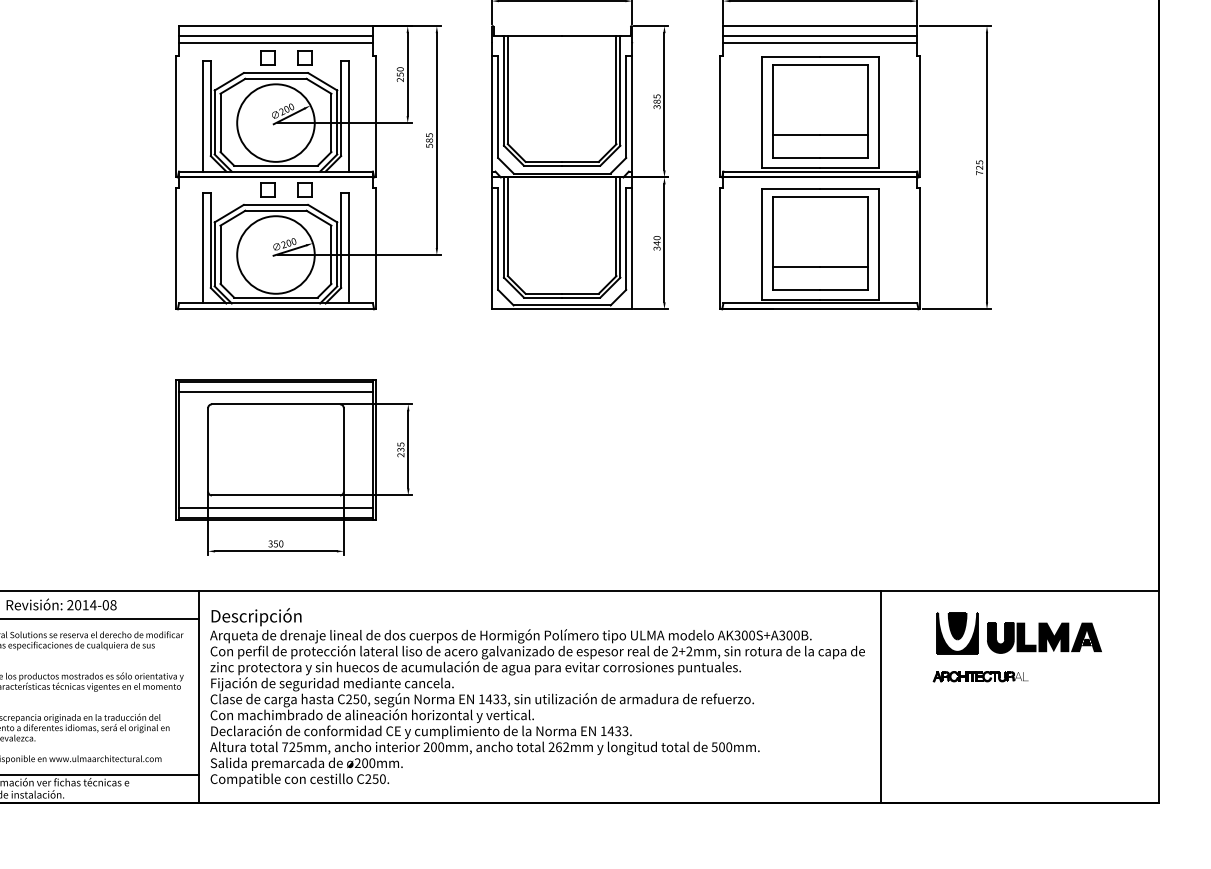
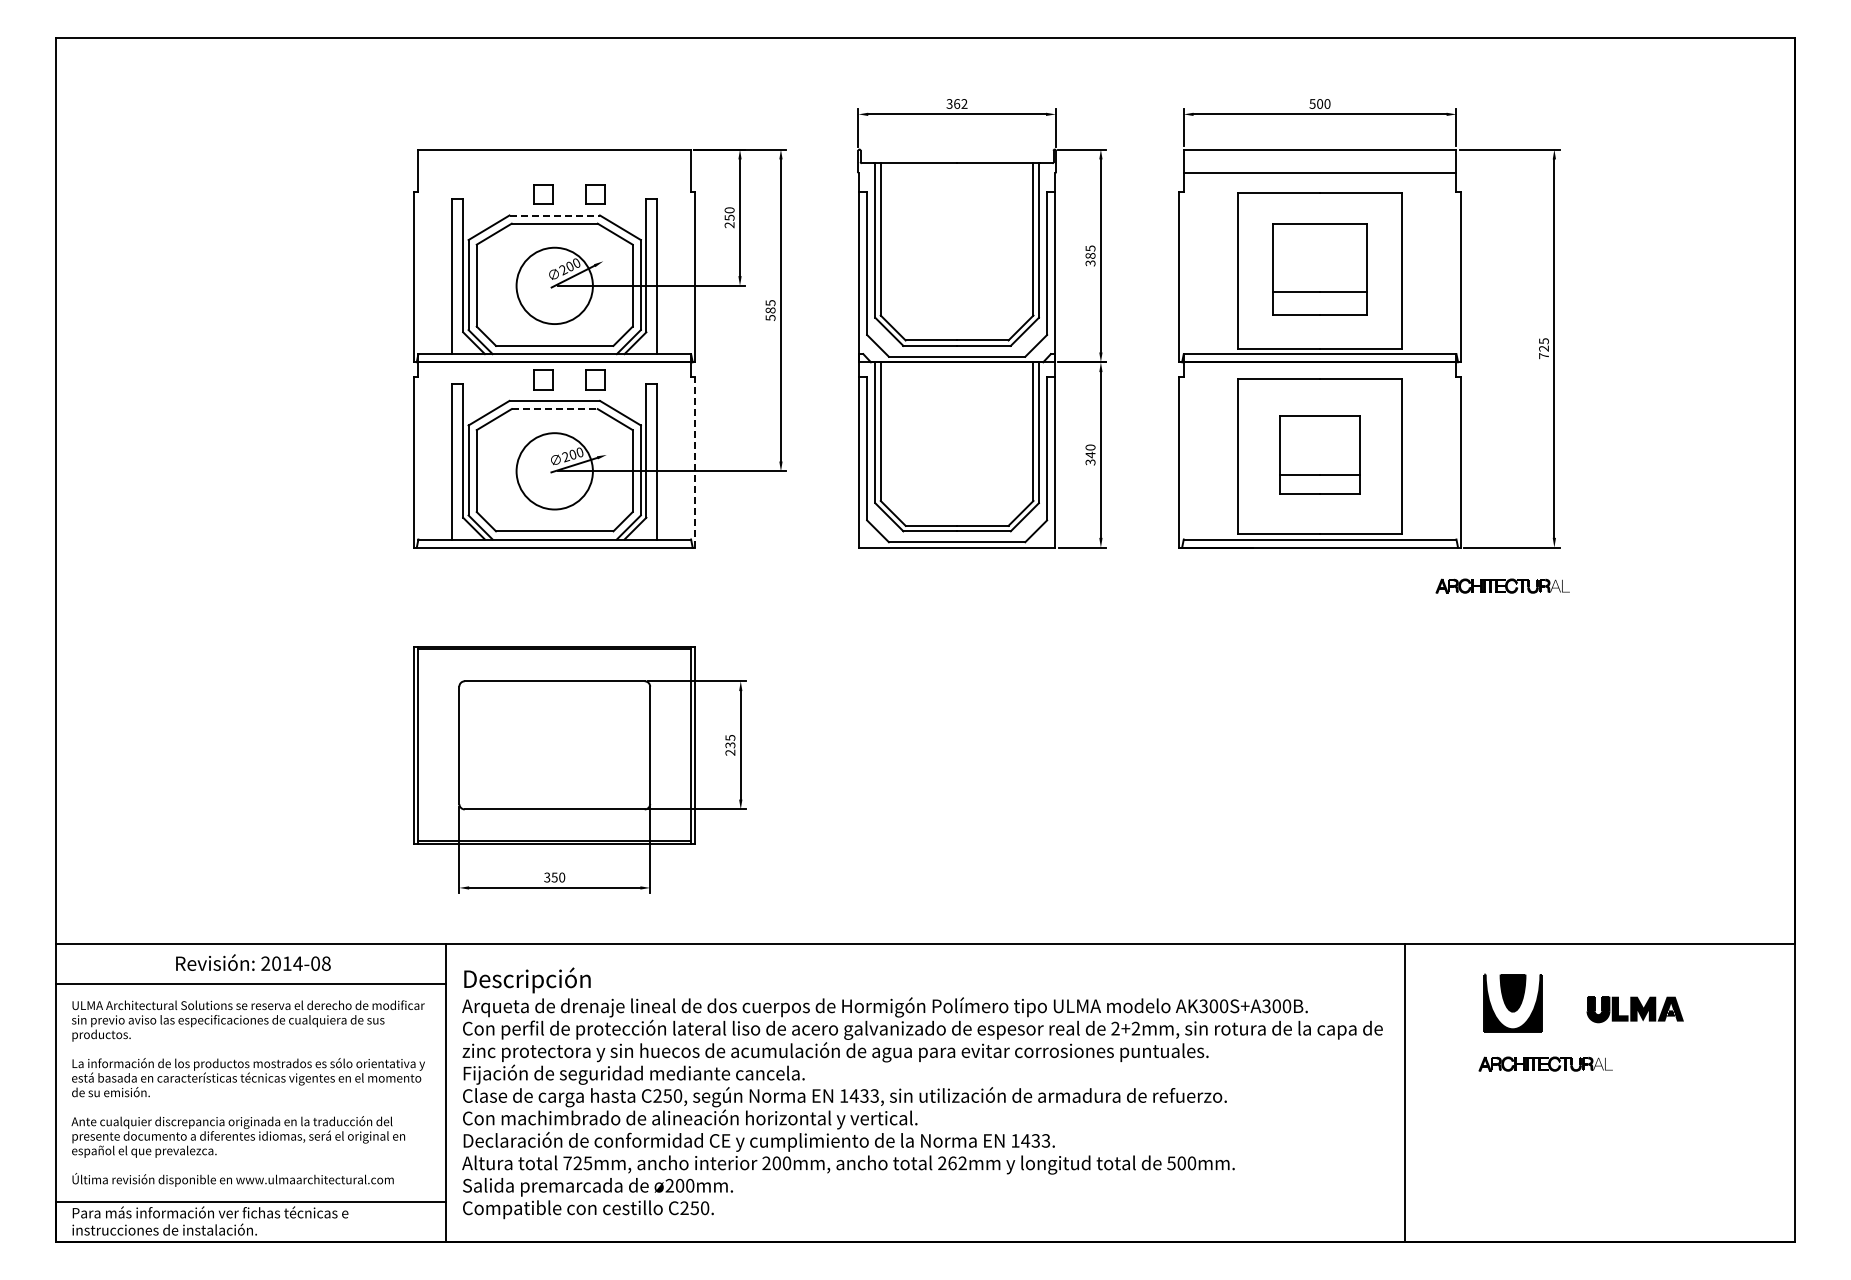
line: (275, 36) -> (554, 163), removed
line: (819, 36) -> (1319, 163), removed
line: (275, 43) -> (554, 173), removed
line: (276, 73) -> (555, 215), solid -> dashed
part: (819, 111) -> (1319, 269), size x0.7
circle: (275, 122) -> (554, 285), size x0.7
line: (275, 211) -> (554, 409), solid -> dashed
part: (819, 243) -> (1319, 454), size x0.6
line: (376, 248) -> (695, 461), solid -> dashed
circle: (275, 254) -> (554, 470), size x0.7
part: (950, 336) -> (1502, 585), added
line: (275, 392) -> (554, 664), removed
line: (275, 507) -> (554, 826), removed
part: (1044, 637) -> (1635, 1009), size x0.6

